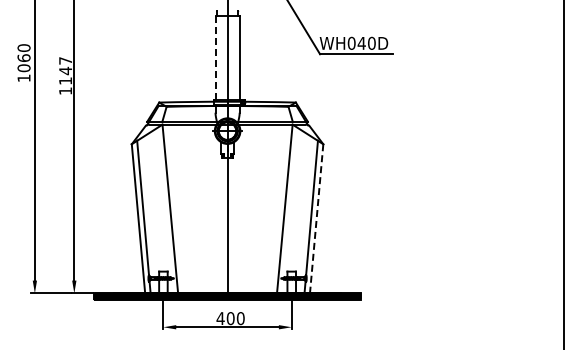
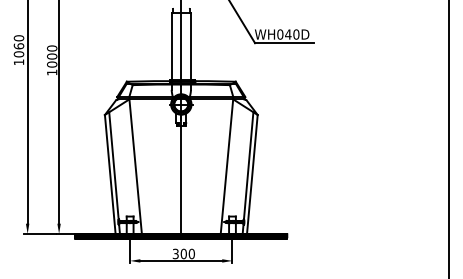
line: (215, 58) -> (171, 46), dashed -> solid
text: (65, 70) -> (52, 56), 1147 -> 1000
line: (316, 218) -> (252, 174), dashed -> solid
text: (220, 318) -> (175, 253), 400 -> 300

